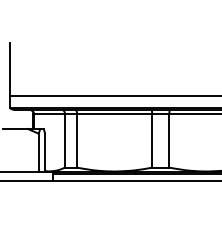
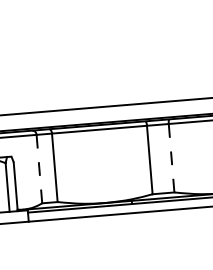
line: (169, 140) -> (171, 158), solid -> dashed
line: (64, 141) -> (39, 170), solid -> dashed

